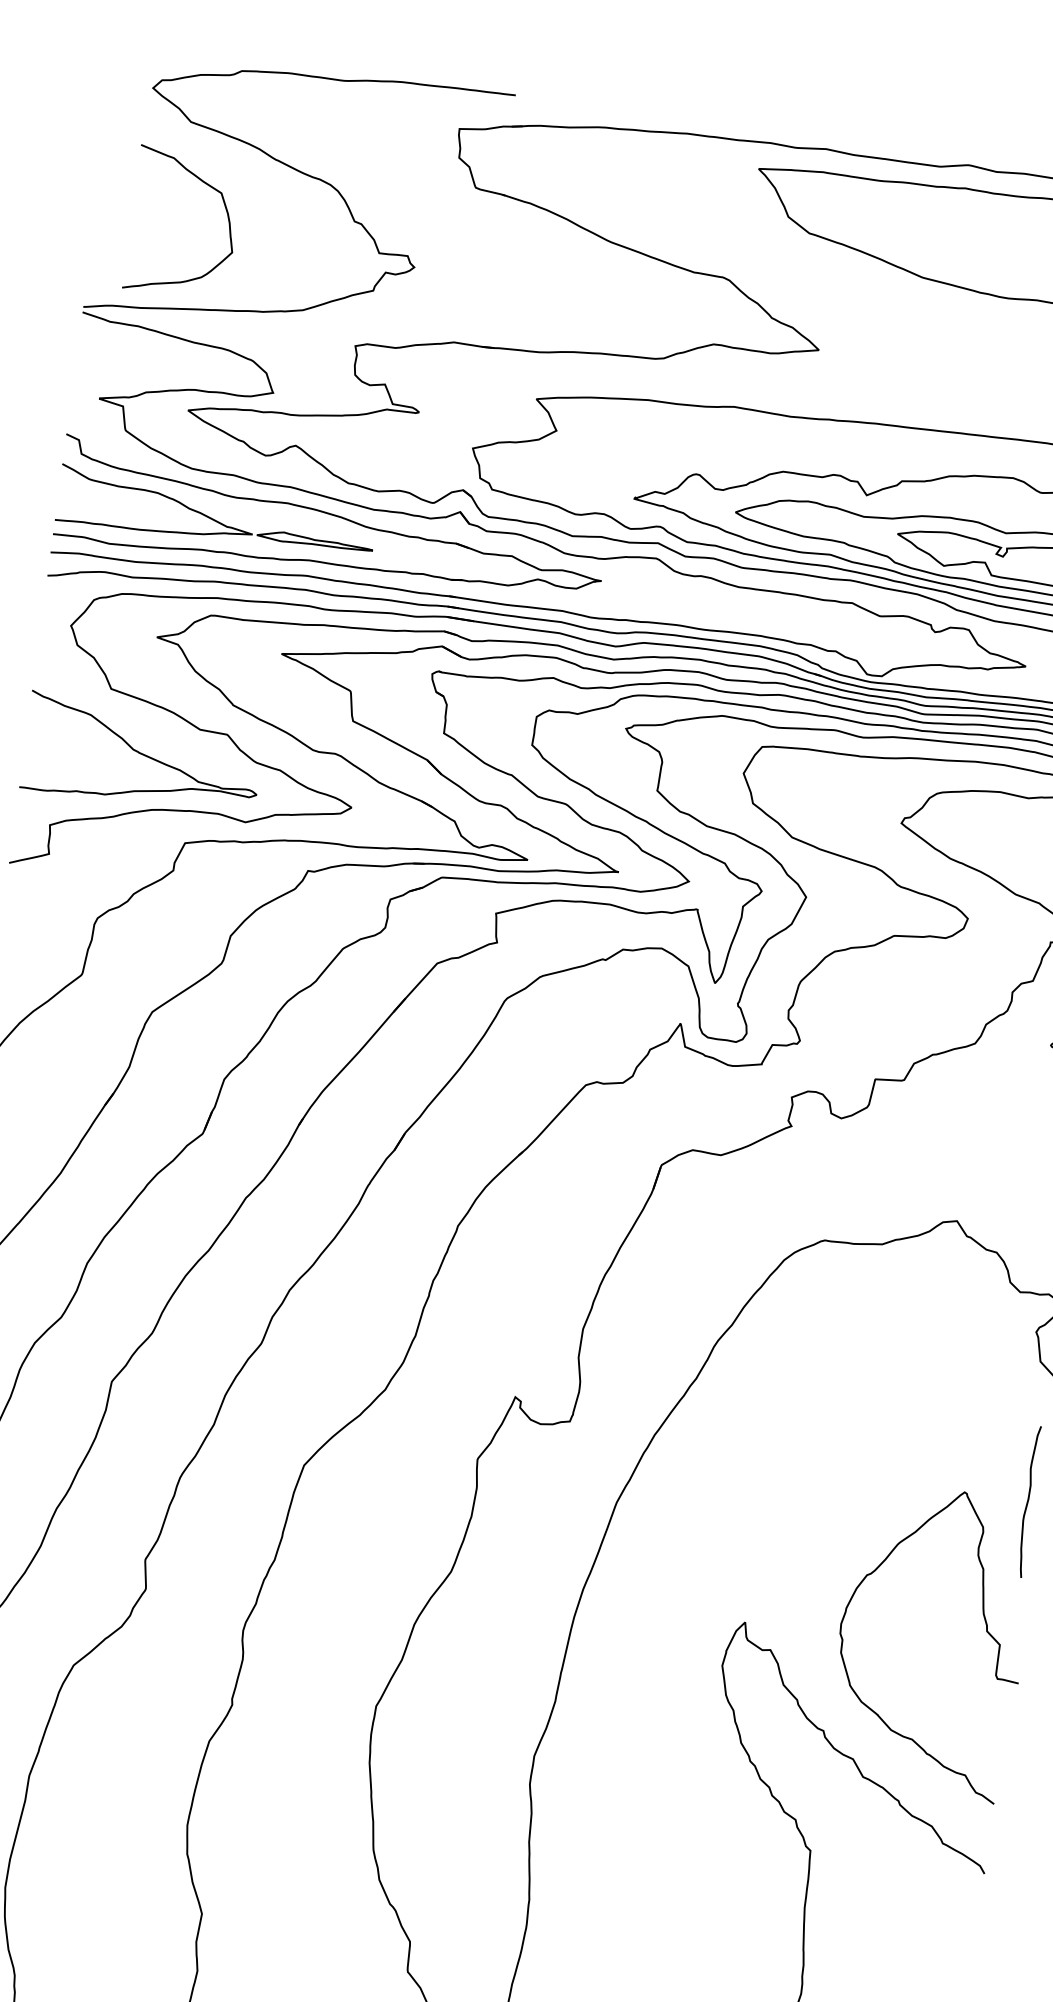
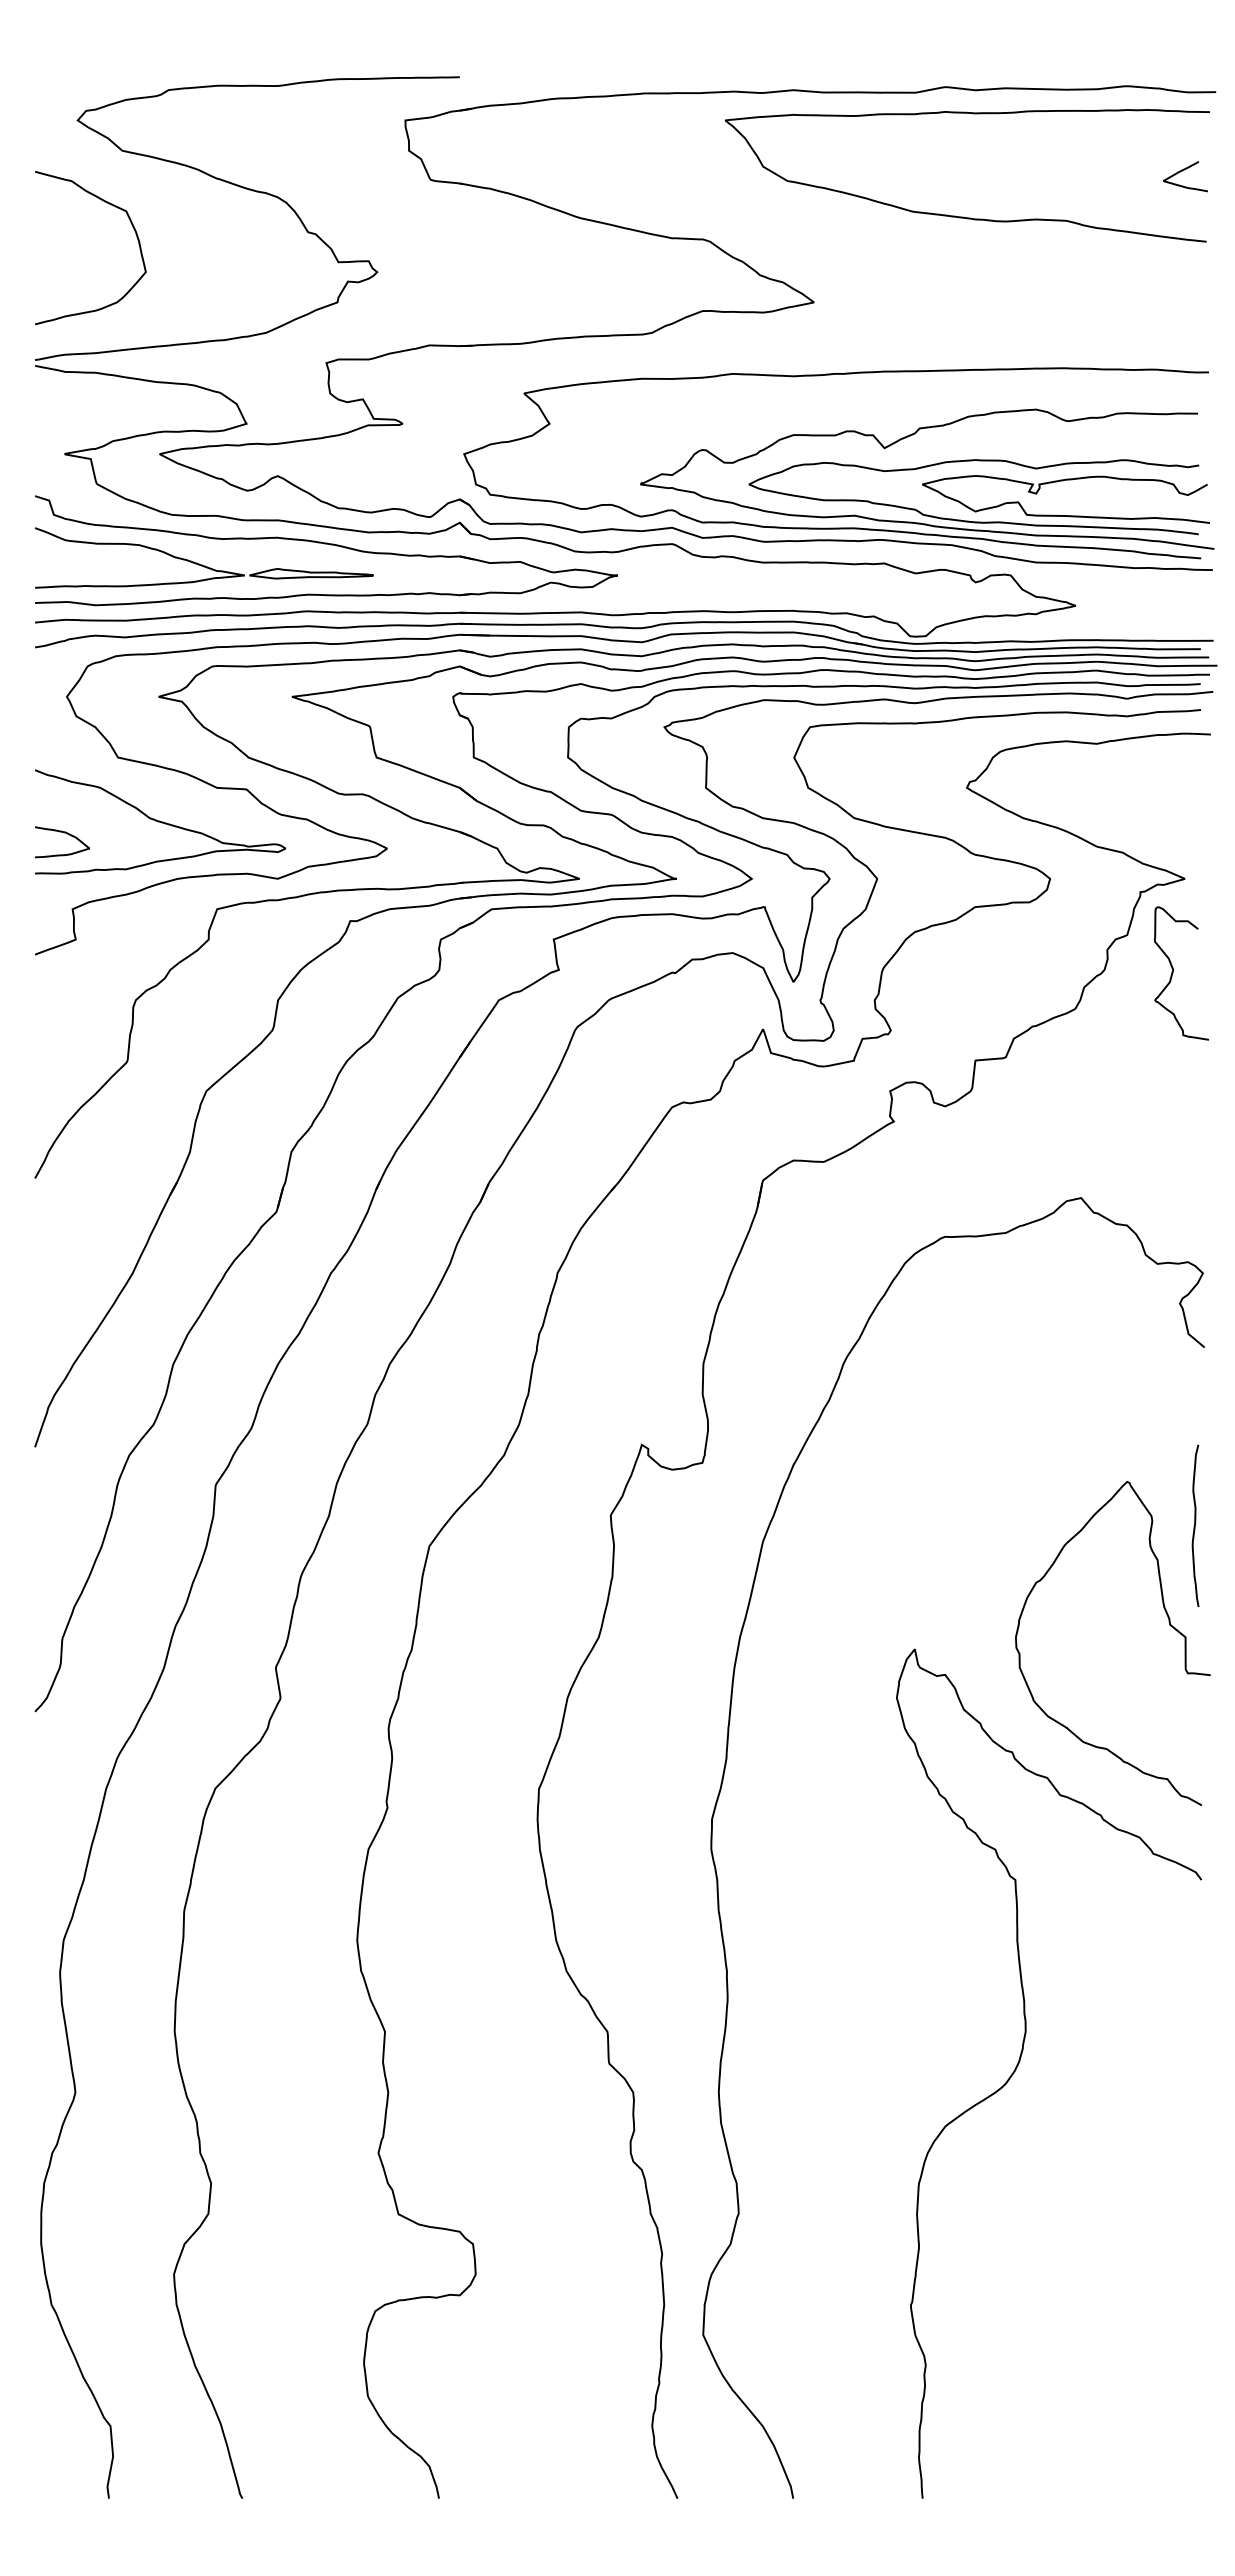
curve: (225, 209) -> (132, 227), moved
curve: (51, 753) -> (64, 833), added
curve: (1028, 1501) -> (1195, 1525), moved

